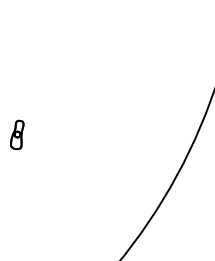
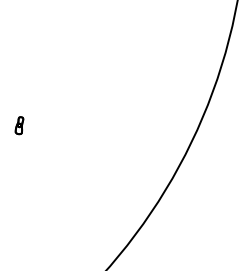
part: (17, 134) -> (19, 125), size x0.6

